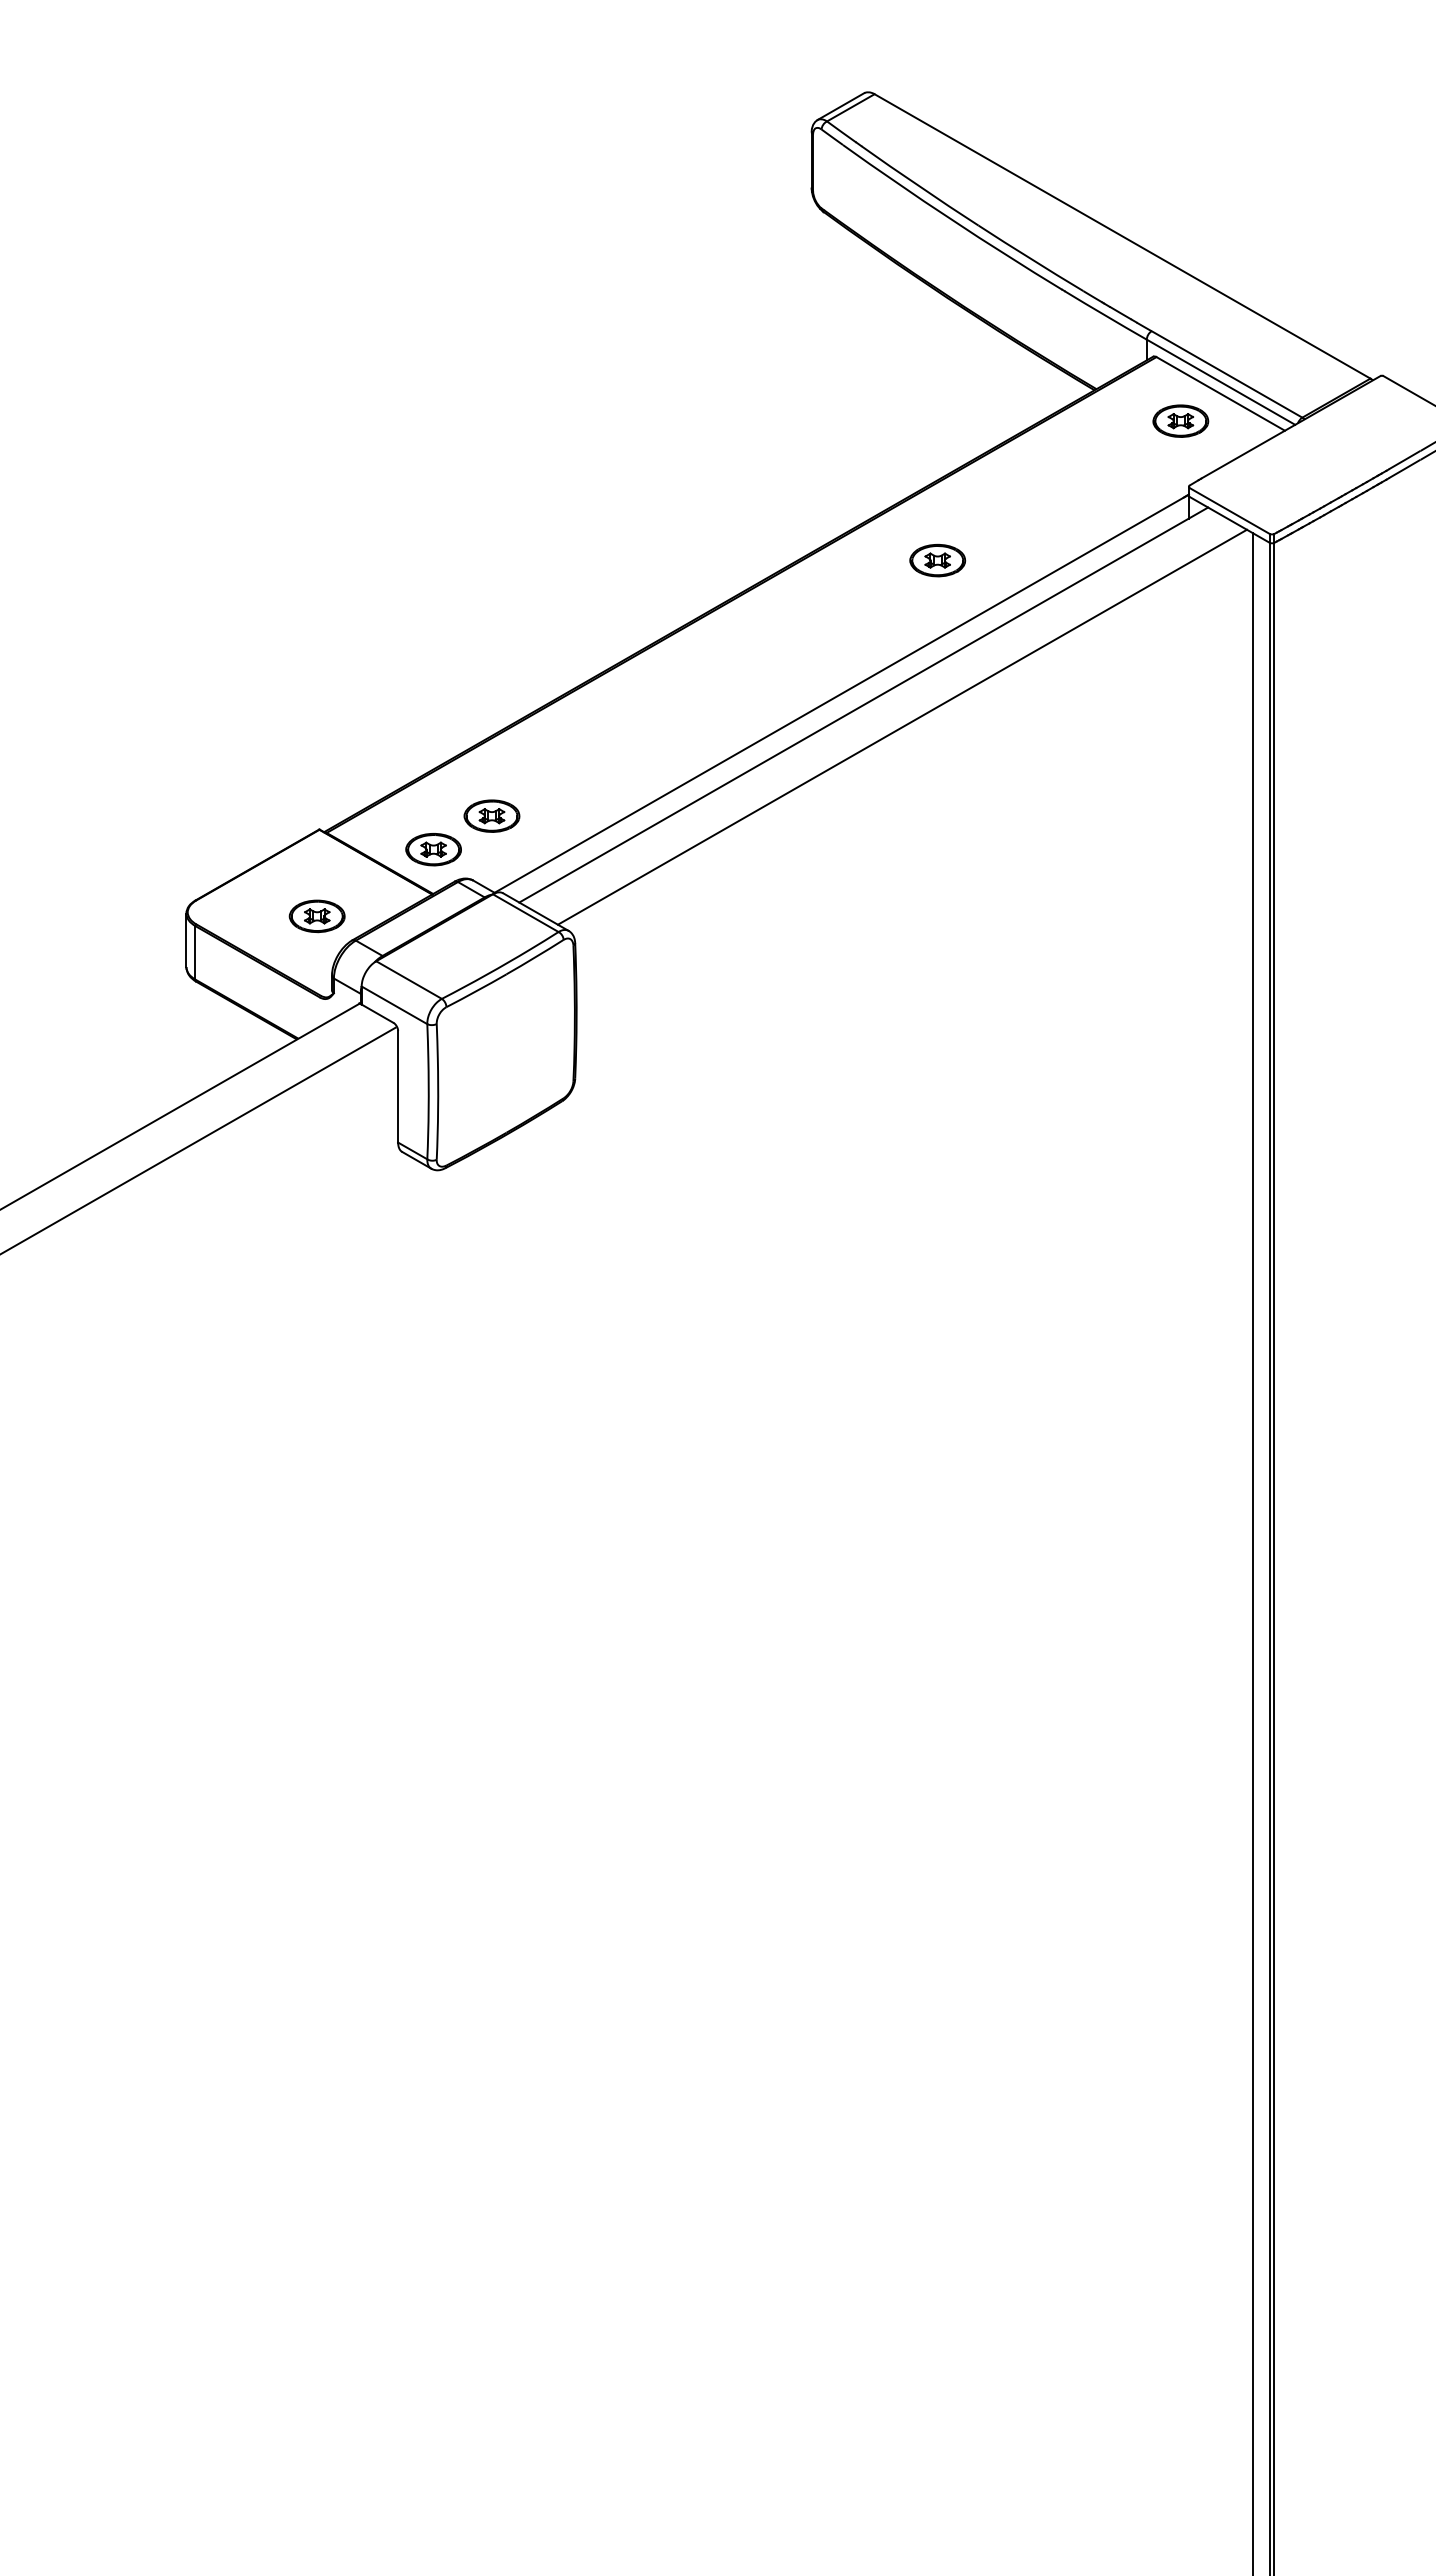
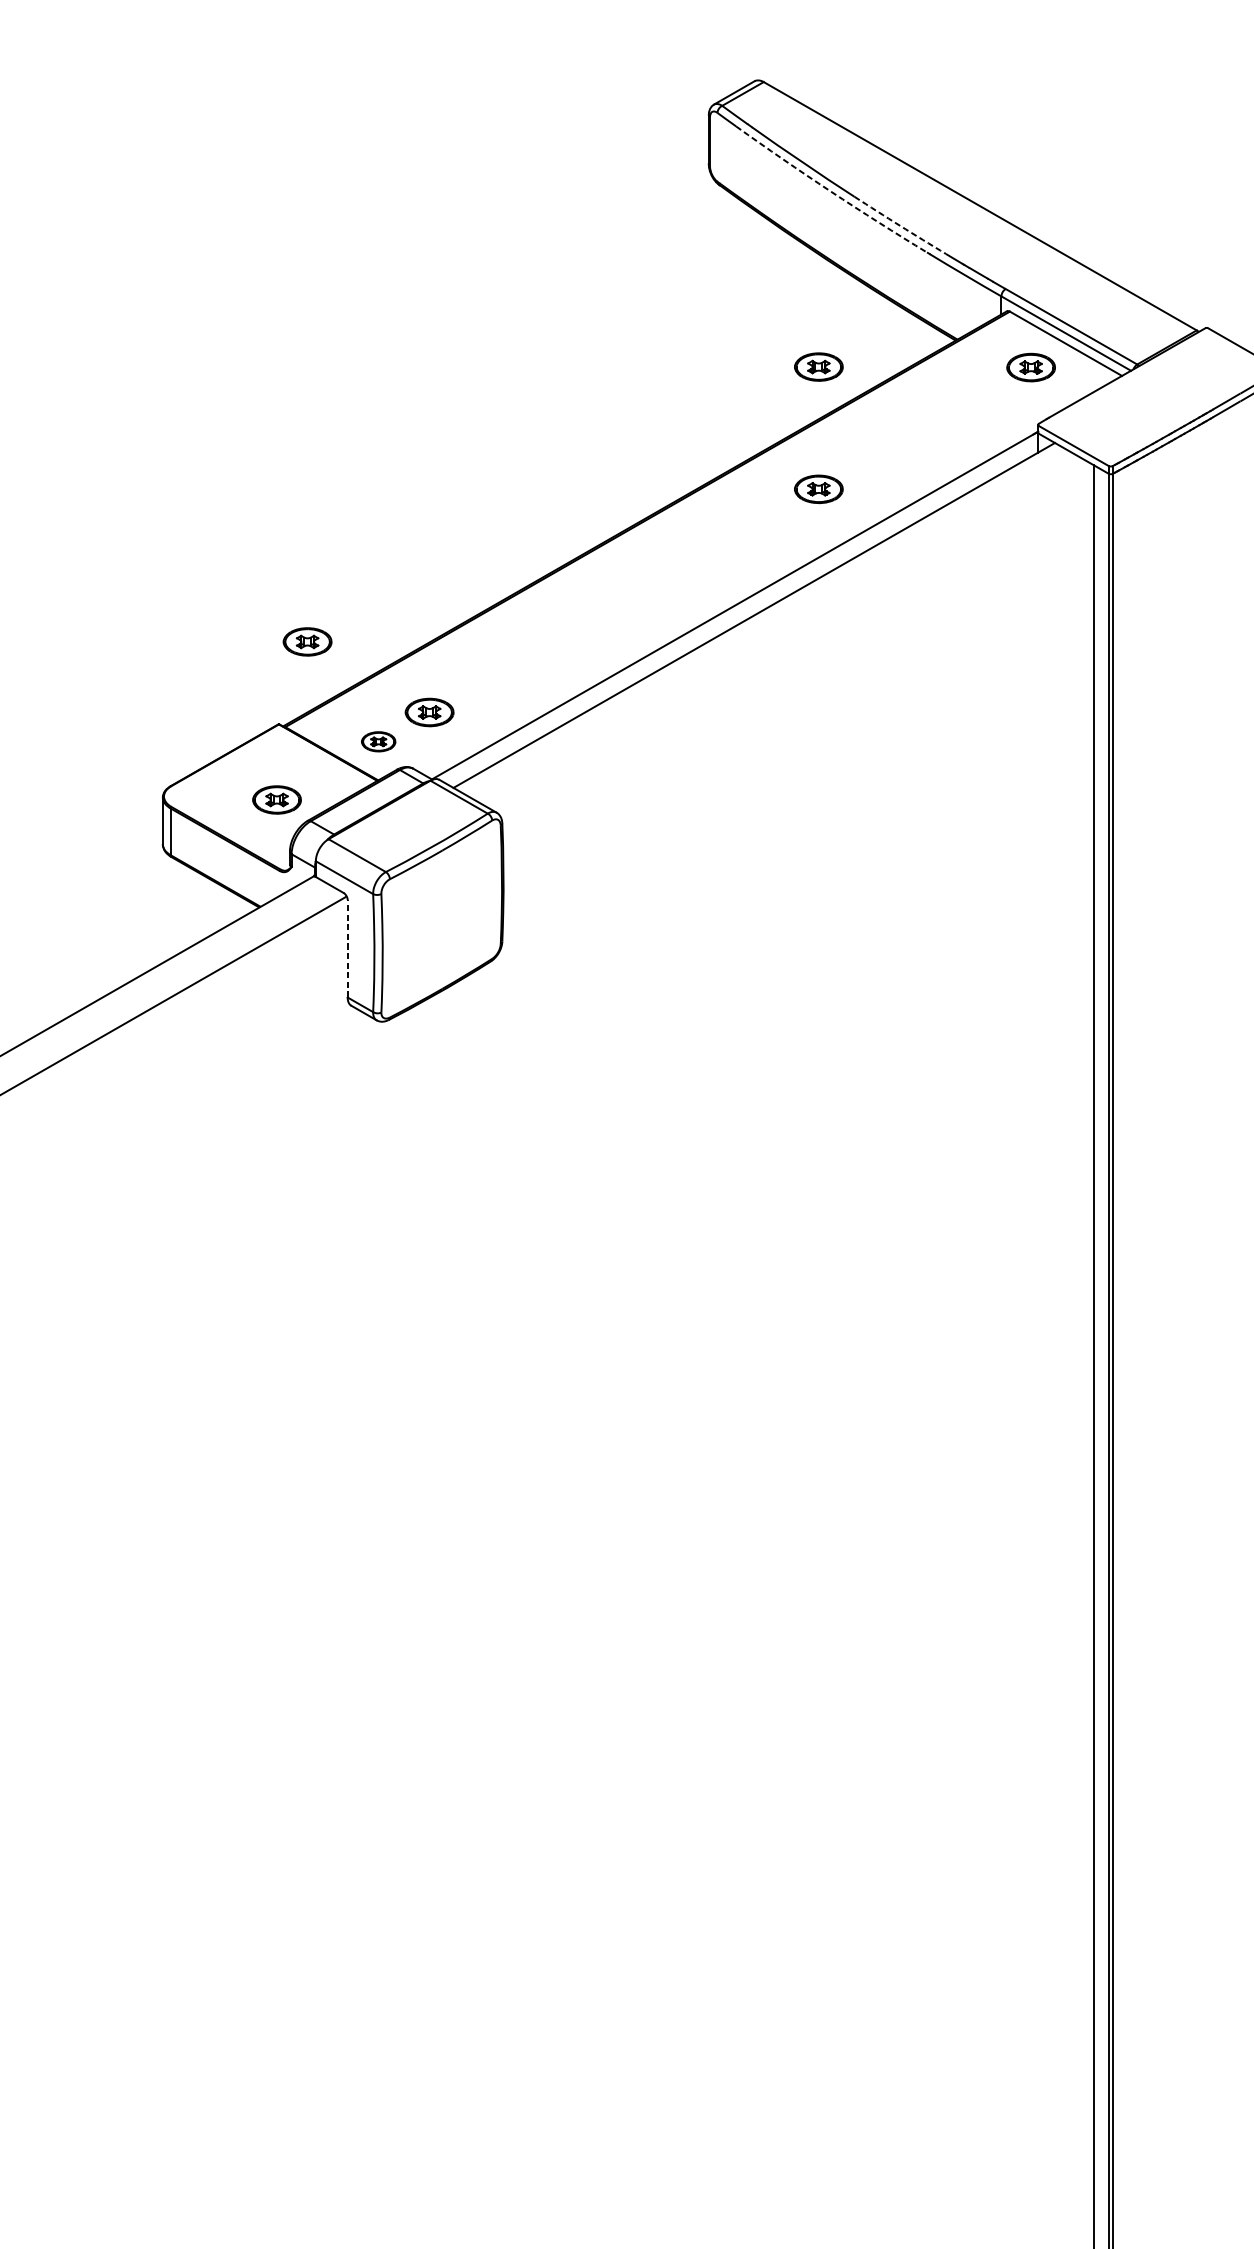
arc: (951, 219) -> (830, 191), solid -> dashed
arc: (1030, 258) -> (899, 225), solid -> dashed
part: (937, 420) -> (818, 366), added
line: (901, 726) -> (787, 634), removed
part: (351, 735) -> (306, 642), added
part: (433, 849) -> (378, 741), size x0.7
line: (398, 1086) -> (348, 948), solid -> dashed

